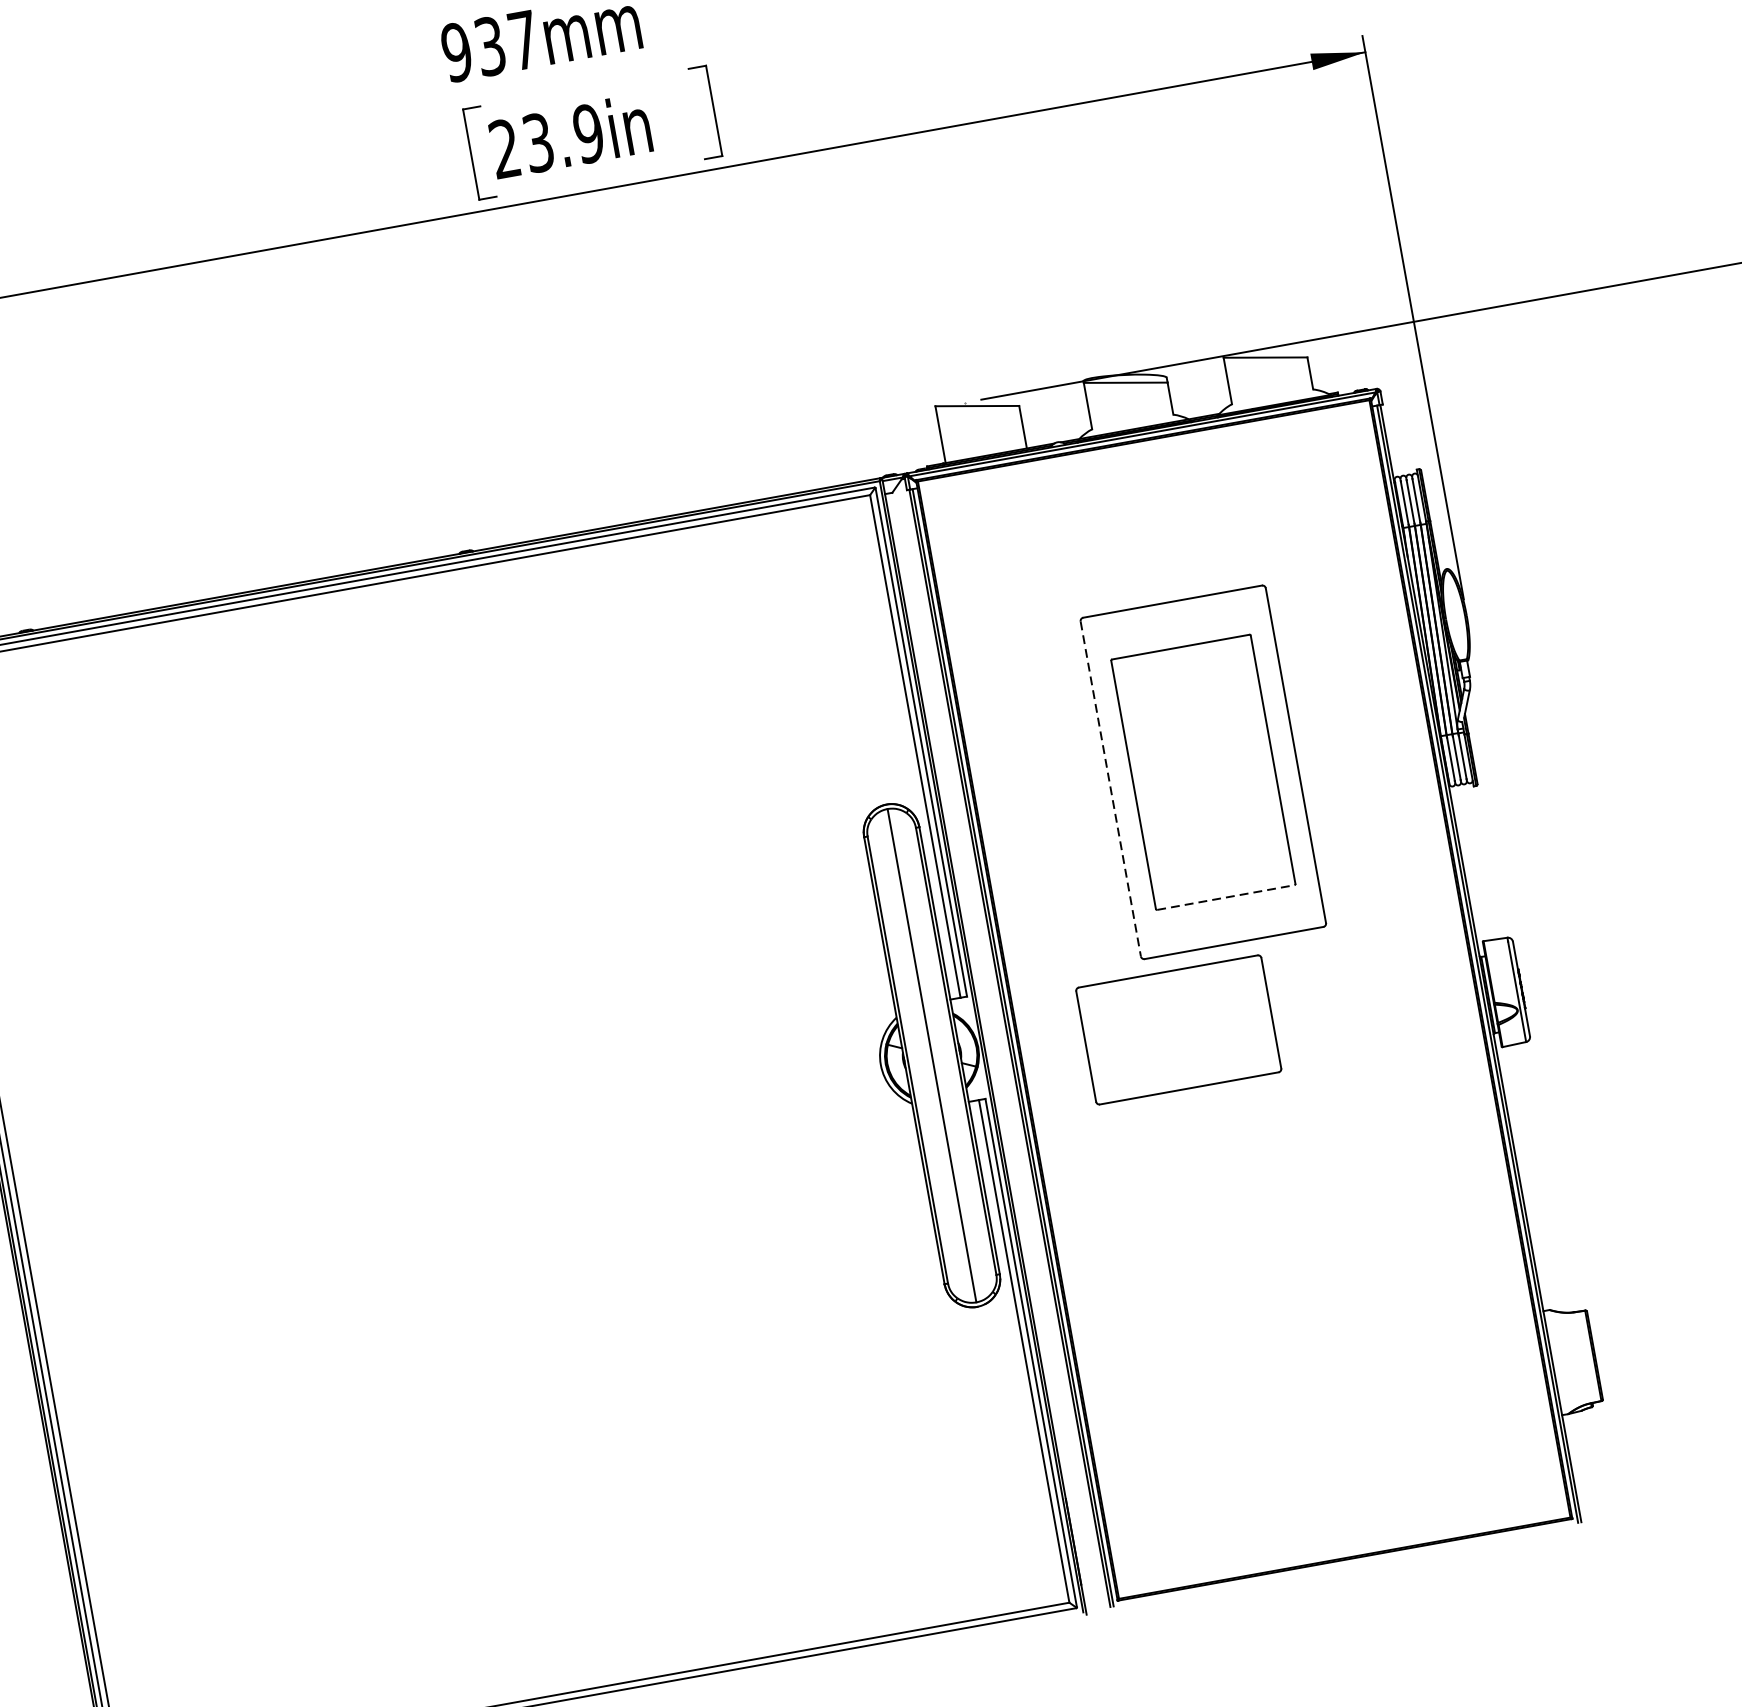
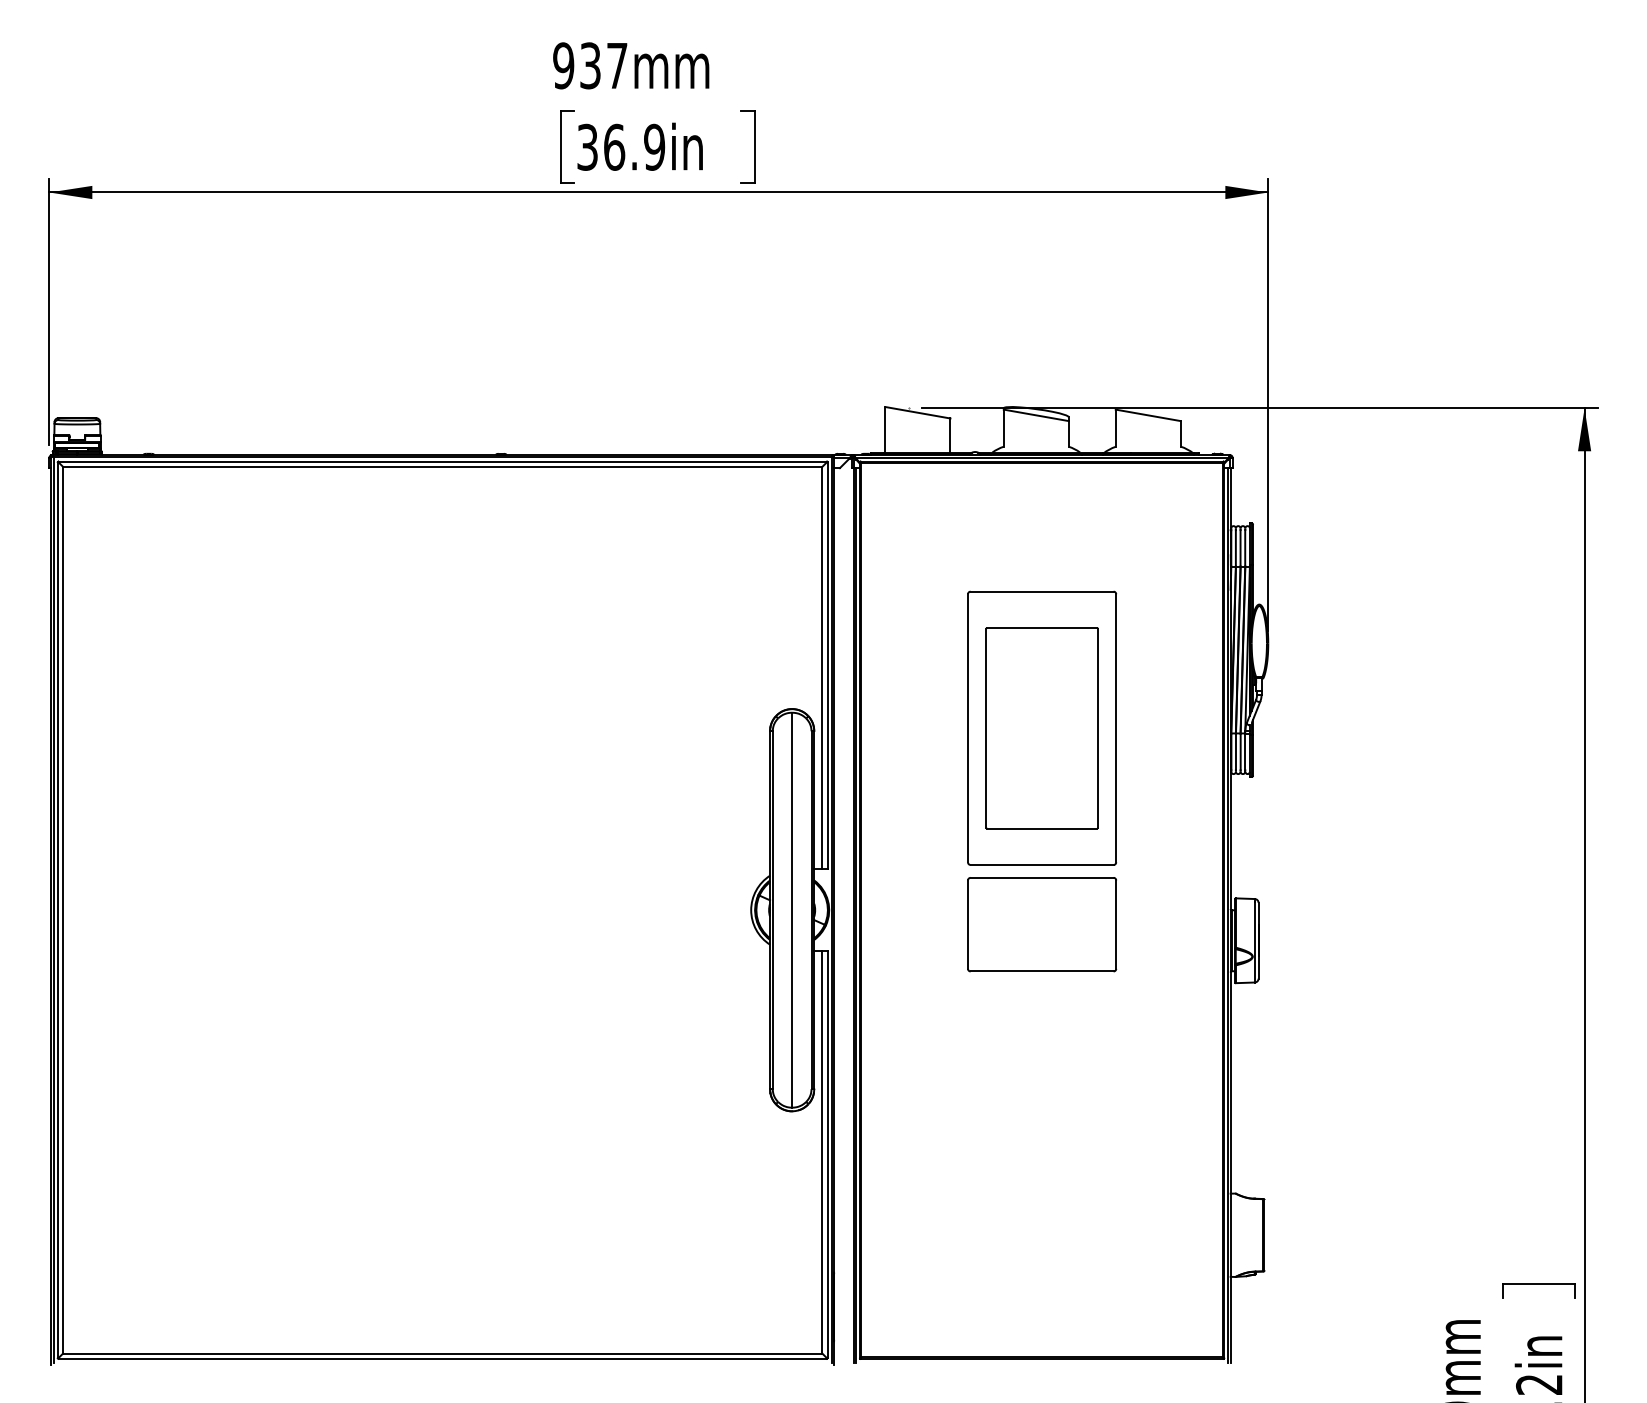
text: (522, 144) -> (601, 146), 23.9in -> 36.9in
line: (1111, 789) -> (968, 728), dashed -> solid
line: (1226, 897) -> (1042, 828), dashed -> solid
part: (1179, 1029) -> (1042, 924), moved

